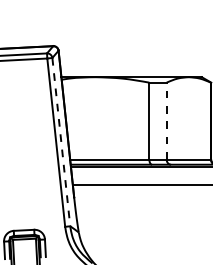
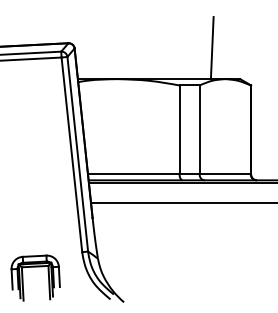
line: (176, 50) -> (211, 48), added
line: (166, 120) -> (199, 129), dashed -> solid
line: (61, 142) -> (77, 154), dashed -> solid

